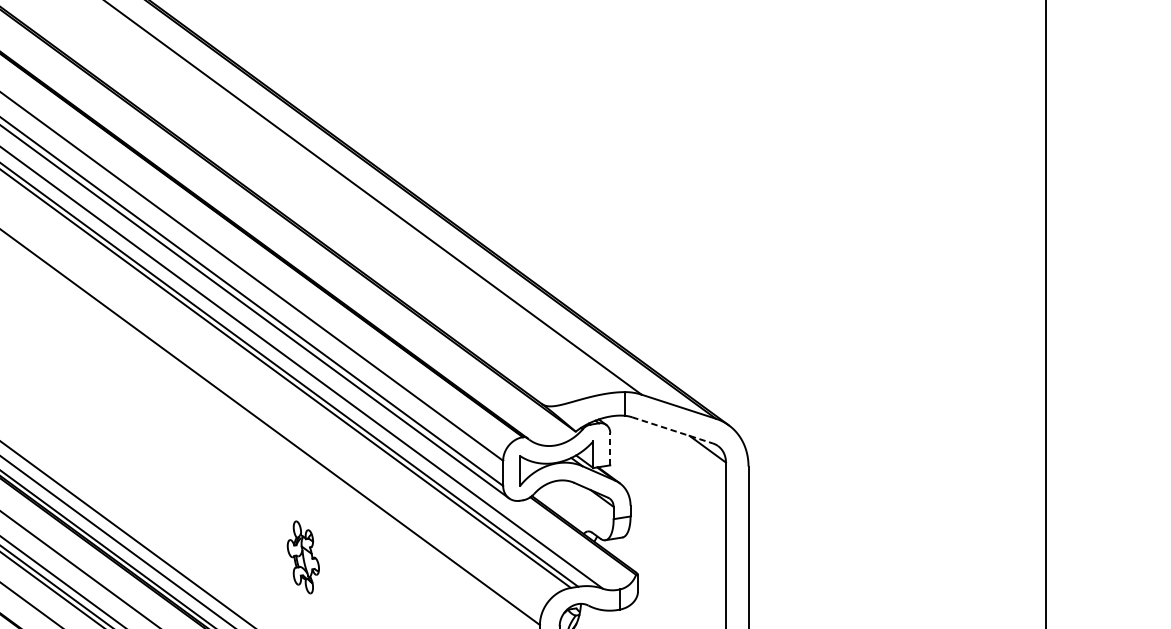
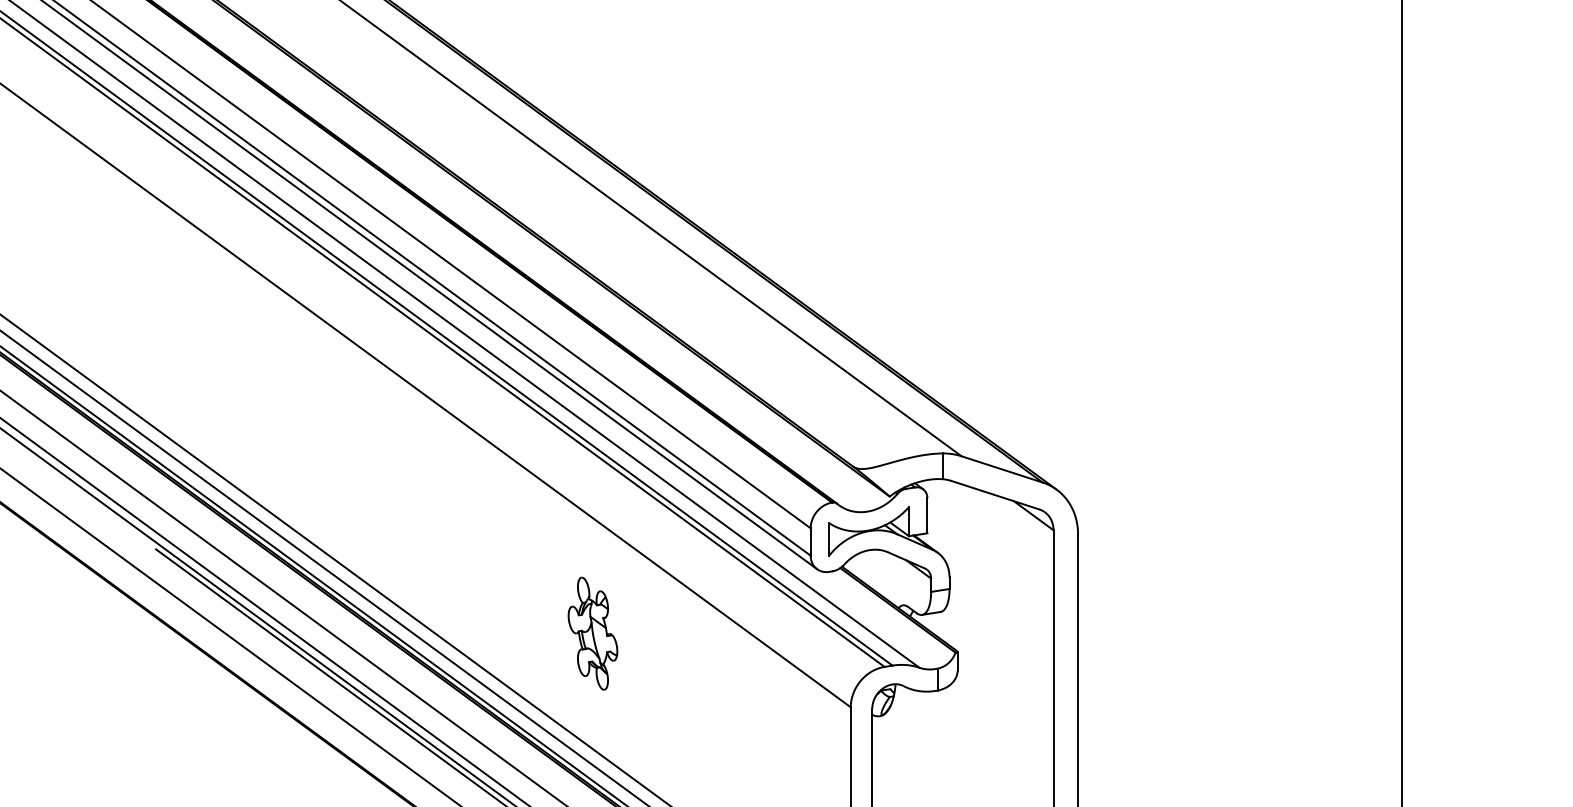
line: (672, 430) -> (995, 495), dashed -> solid
line: (610, 449) -> (927, 515), dashed -> solid
part: (302, 557) -> (592, 633), size x1.43

